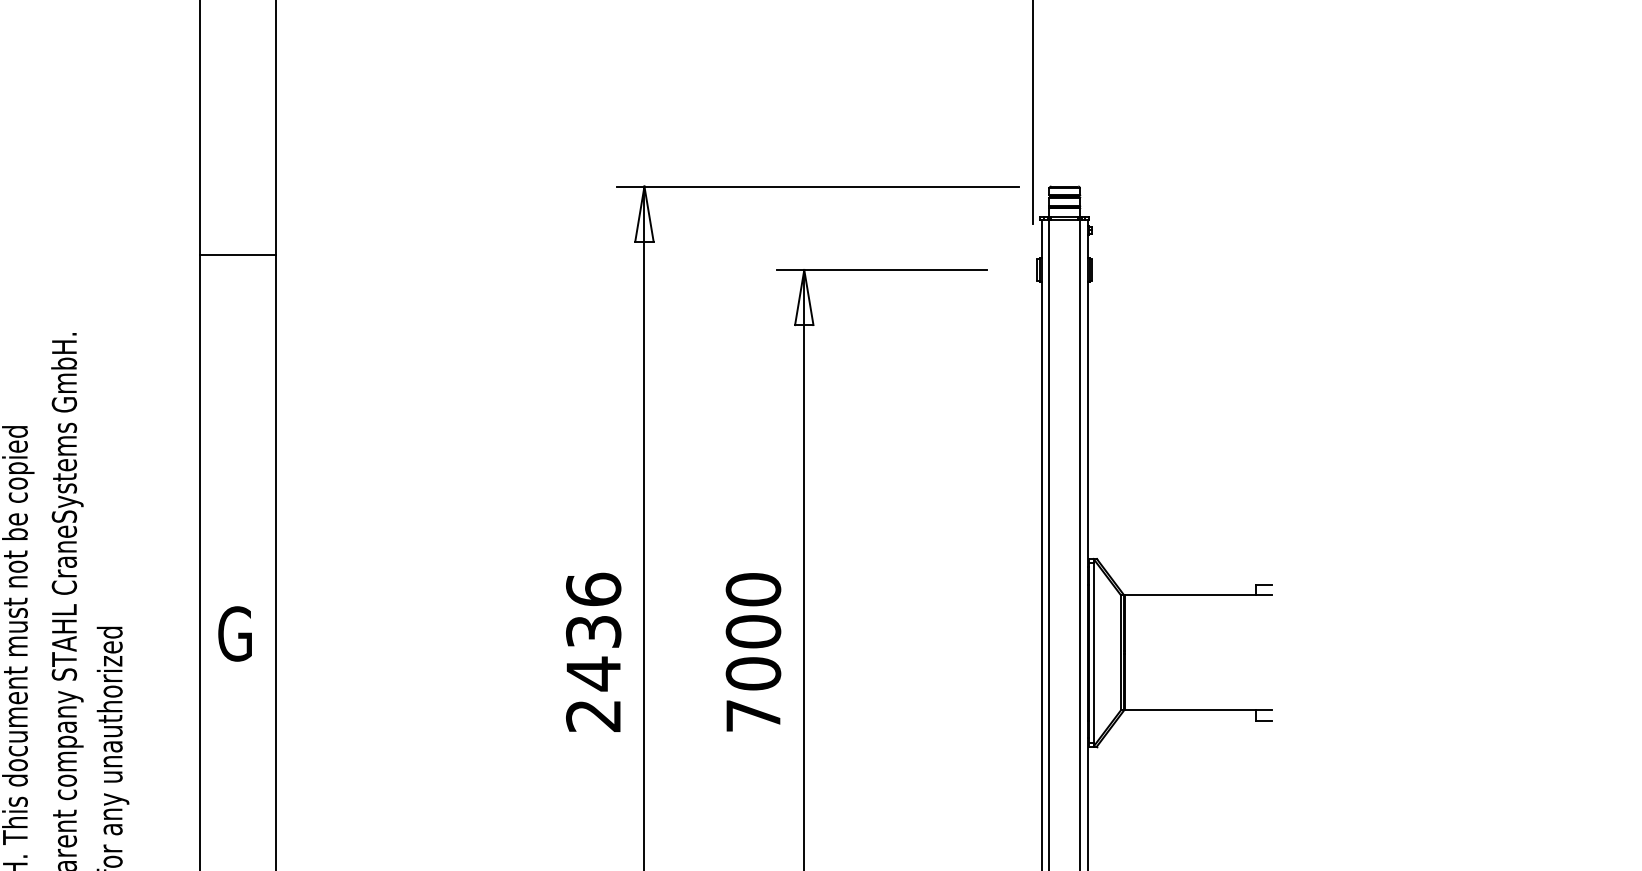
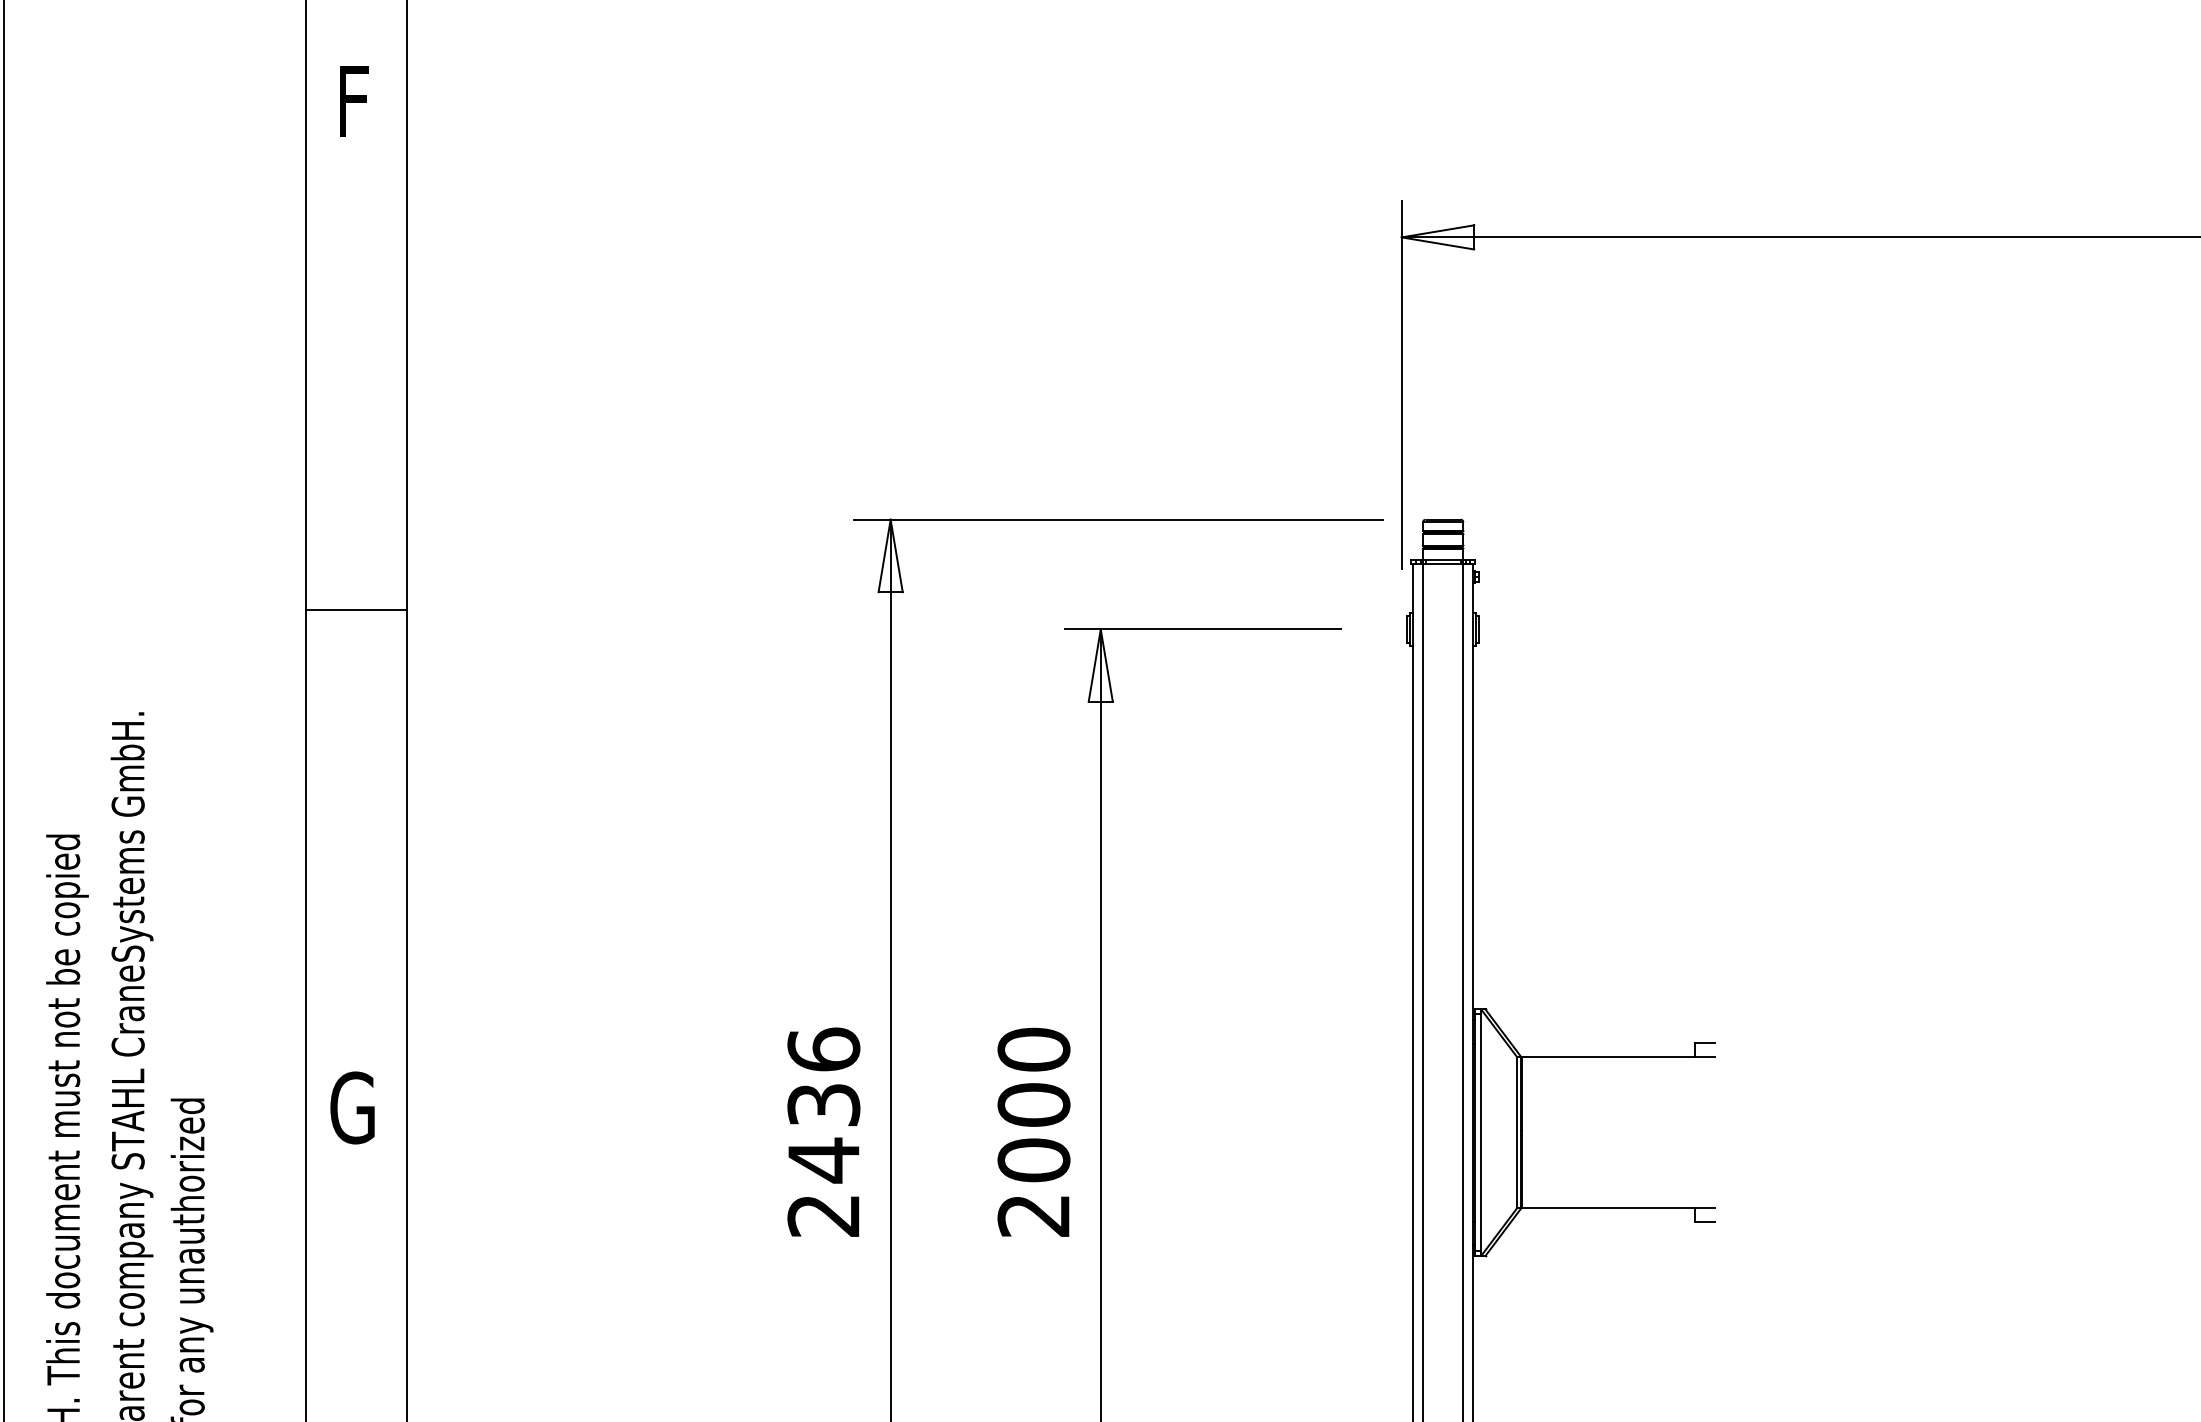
text: (753, 715) -> (1033, 1215), 7000 -> 2000

